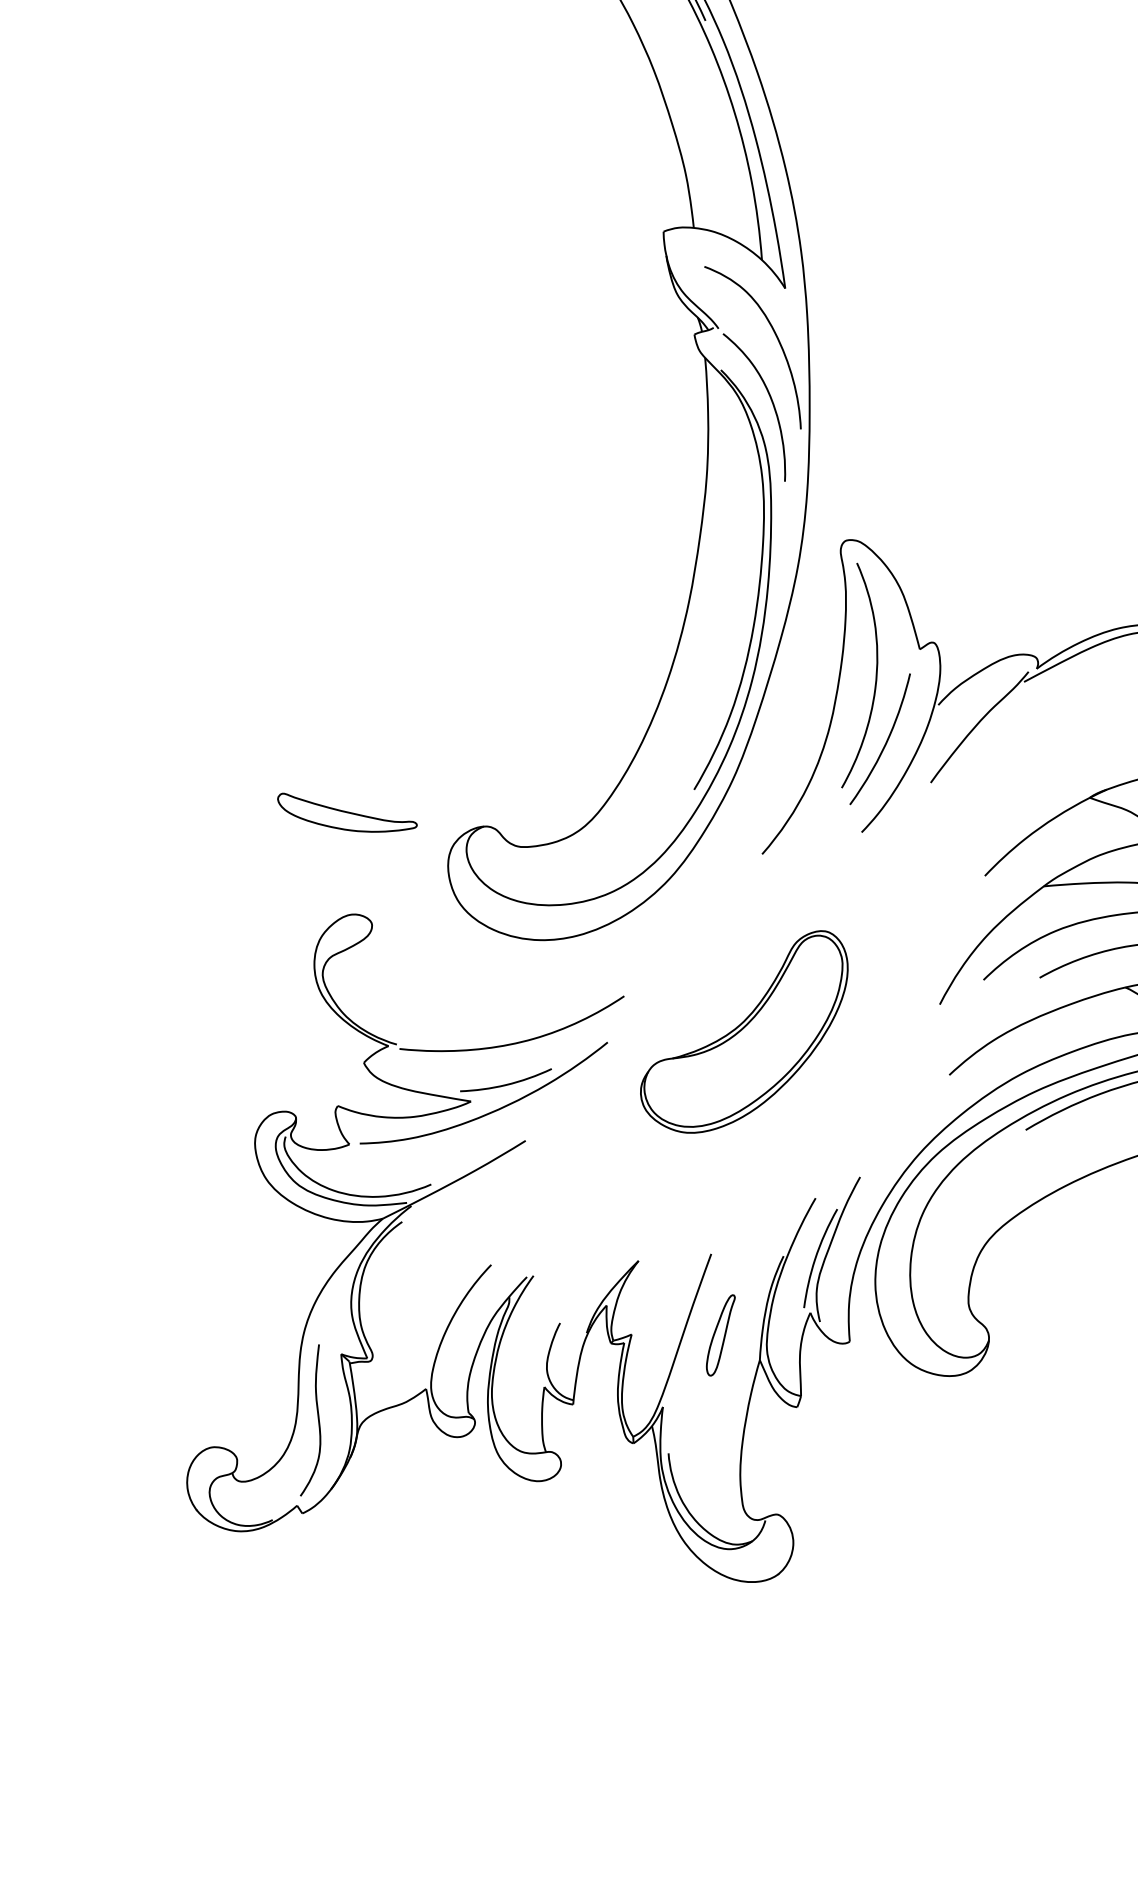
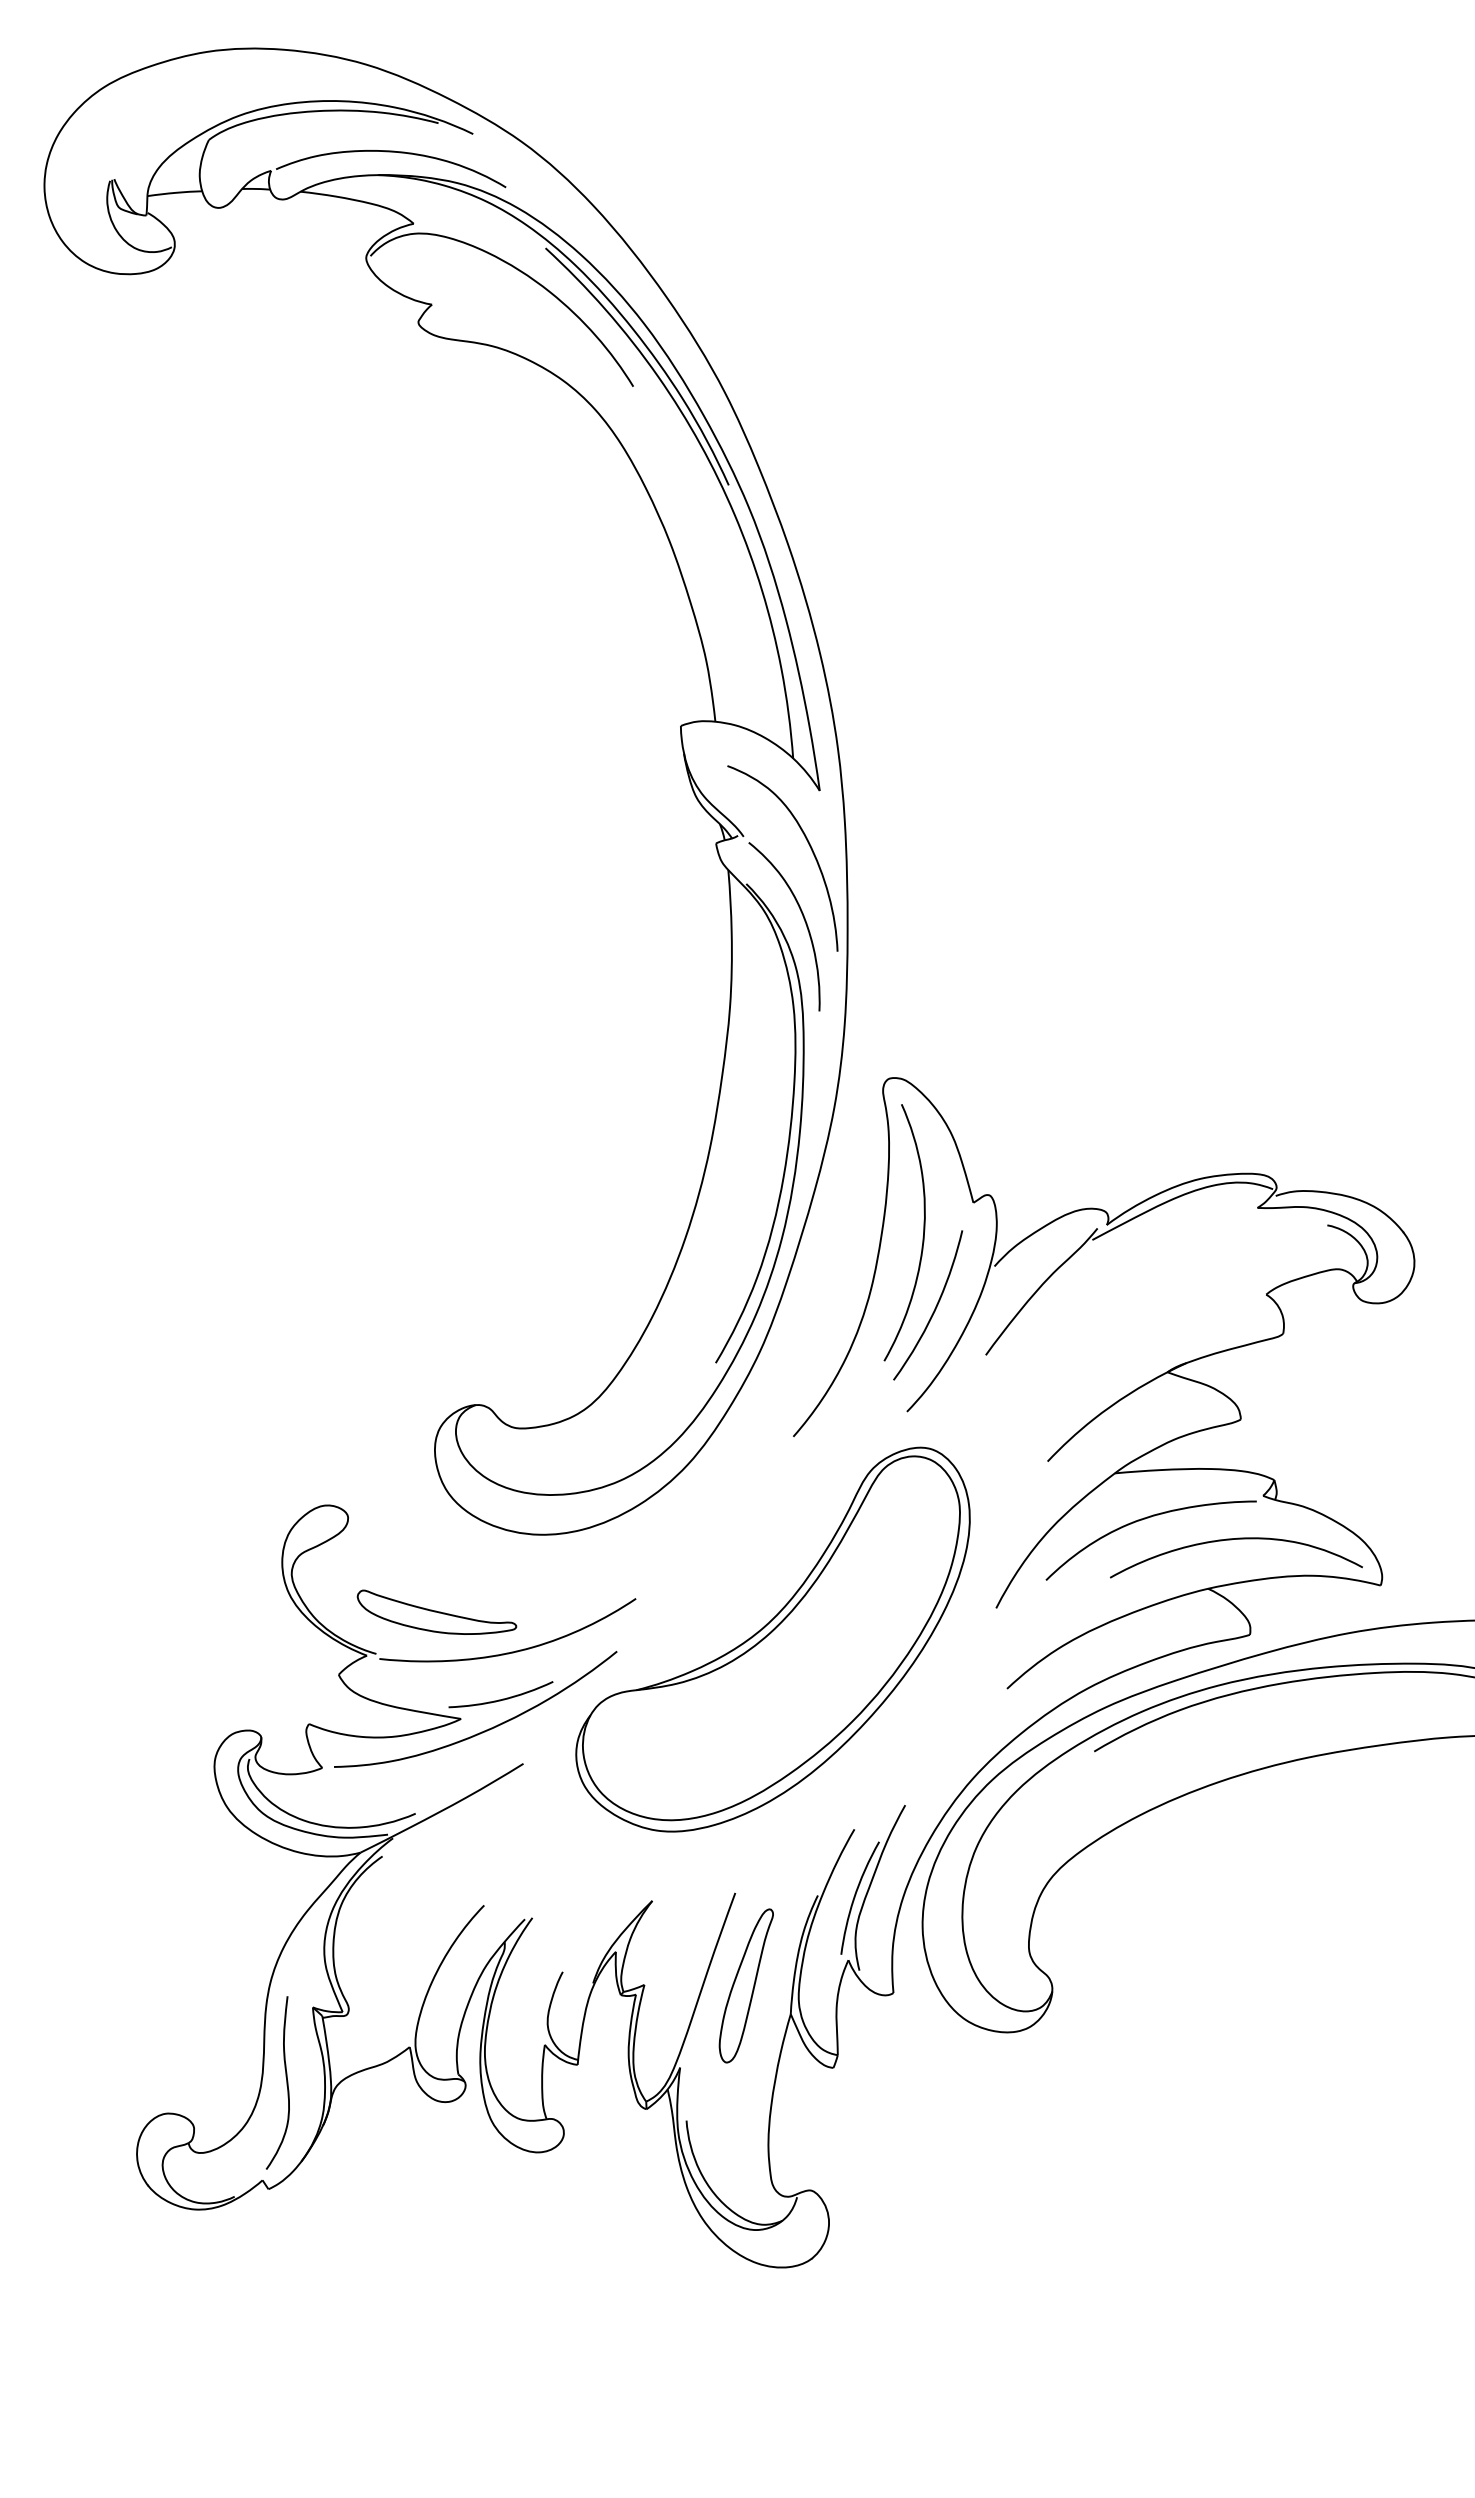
part: (347, 812) -> (436, 1611), moved
part: (743, 1031) -> (772, 1639), size x1.67
part: (720, 1335) -> (745, 1985), size x1.67

